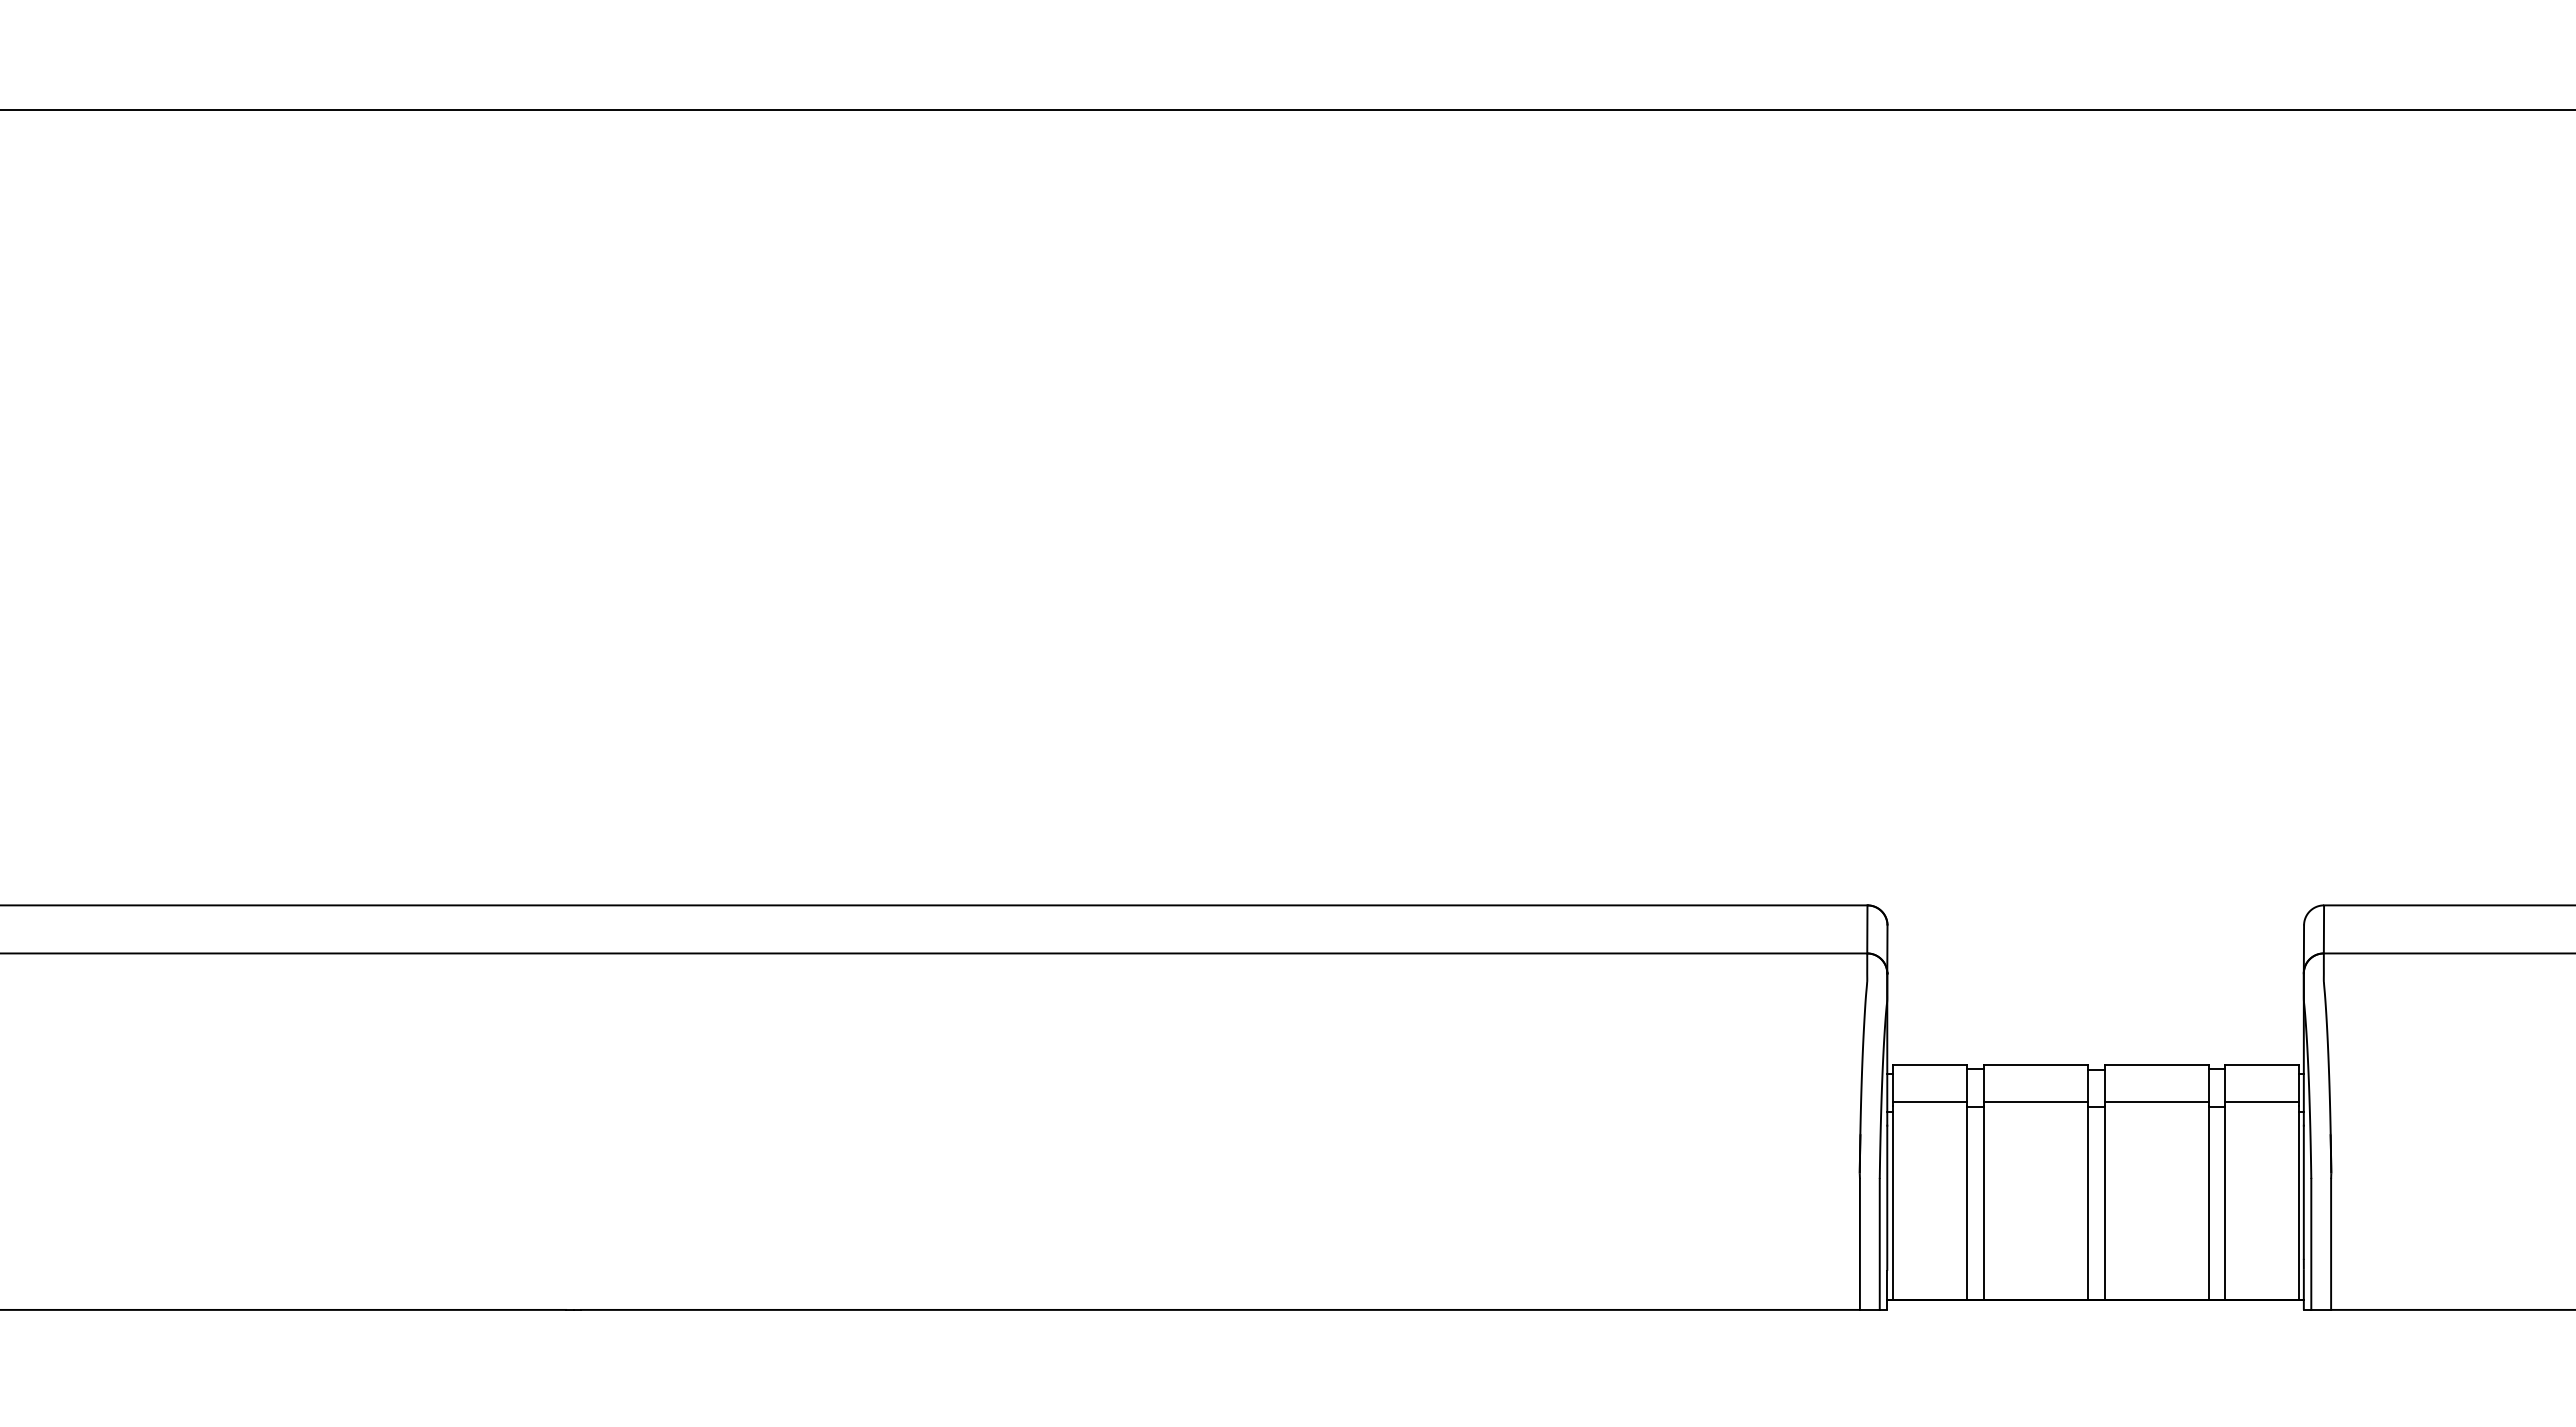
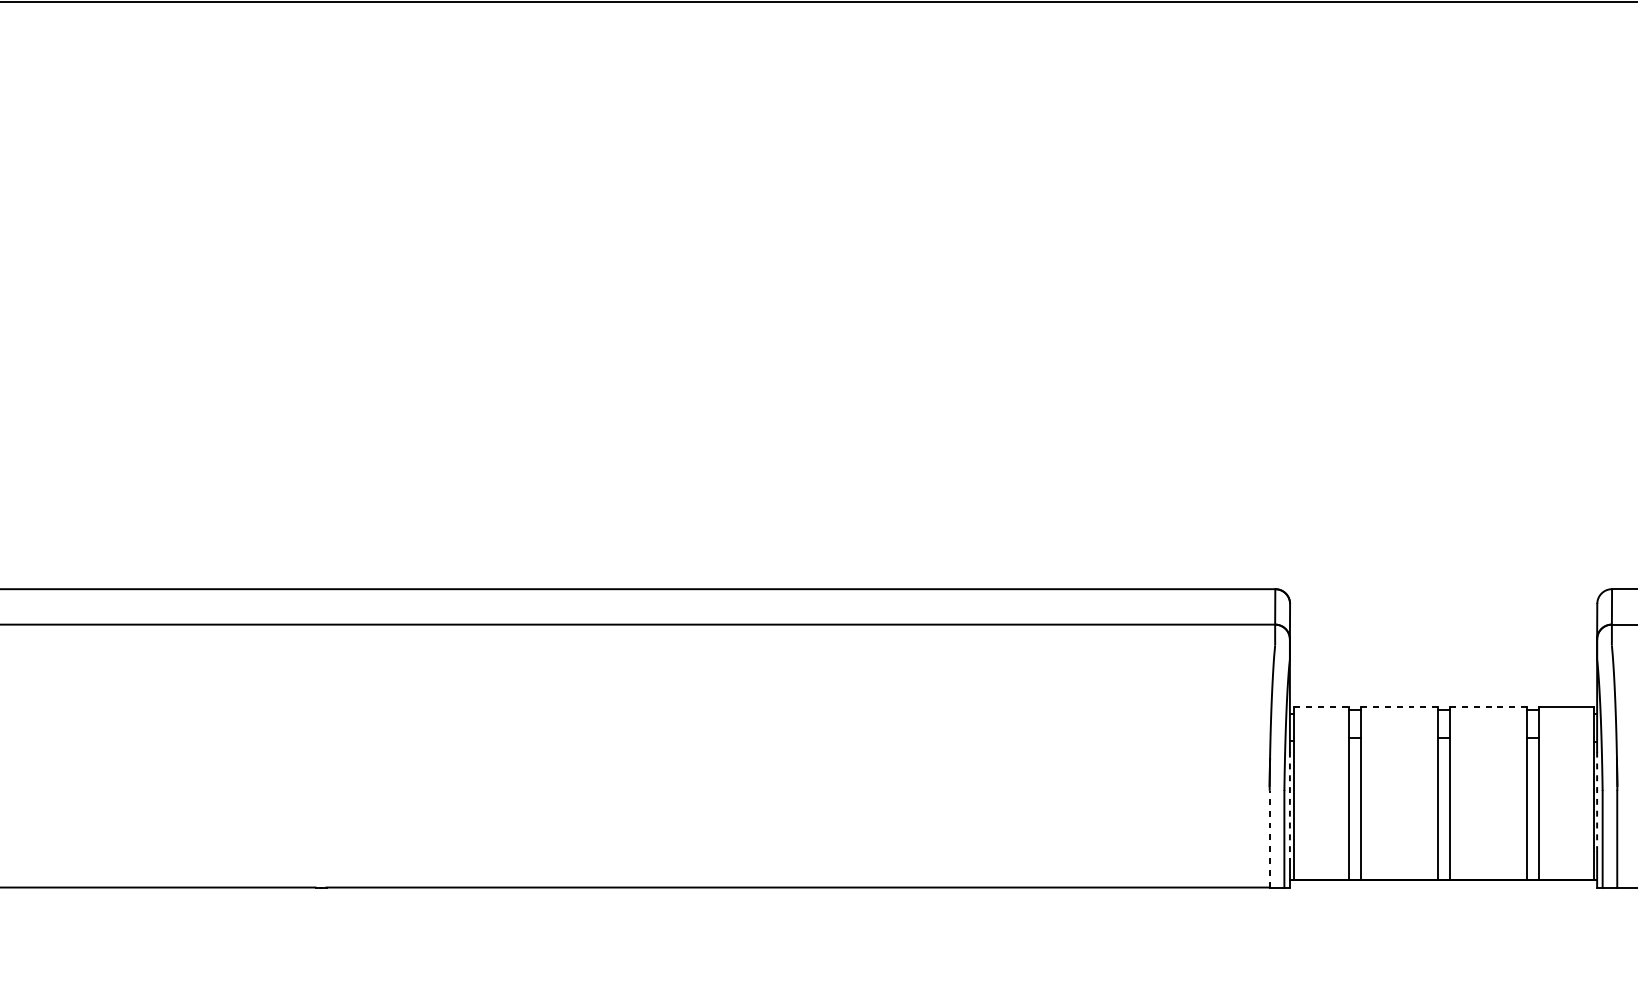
line: (1930, 1064) -> (1321, 706), solid -> dashed
line: (2036, 1064) -> (1399, 706), solid -> dashed
line: (2157, 1064) -> (1489, 706), solid -> dashed
line: (1930, 1102) -> (1321, 734), removed
line: (2035, 1102) -> (1399, 734), removed
line: (2156, 1102) -> (1488, 734), removed
line: (2262, 1102) -> (1566, 734), removed
line: (2303, 1192) -> (1596, 800), solid -> dashed
line: (1887, 1198) -> (1290, 805), solid -> dashed
line: (1859, 1244) -> (1269, 839), solid -> dashed

